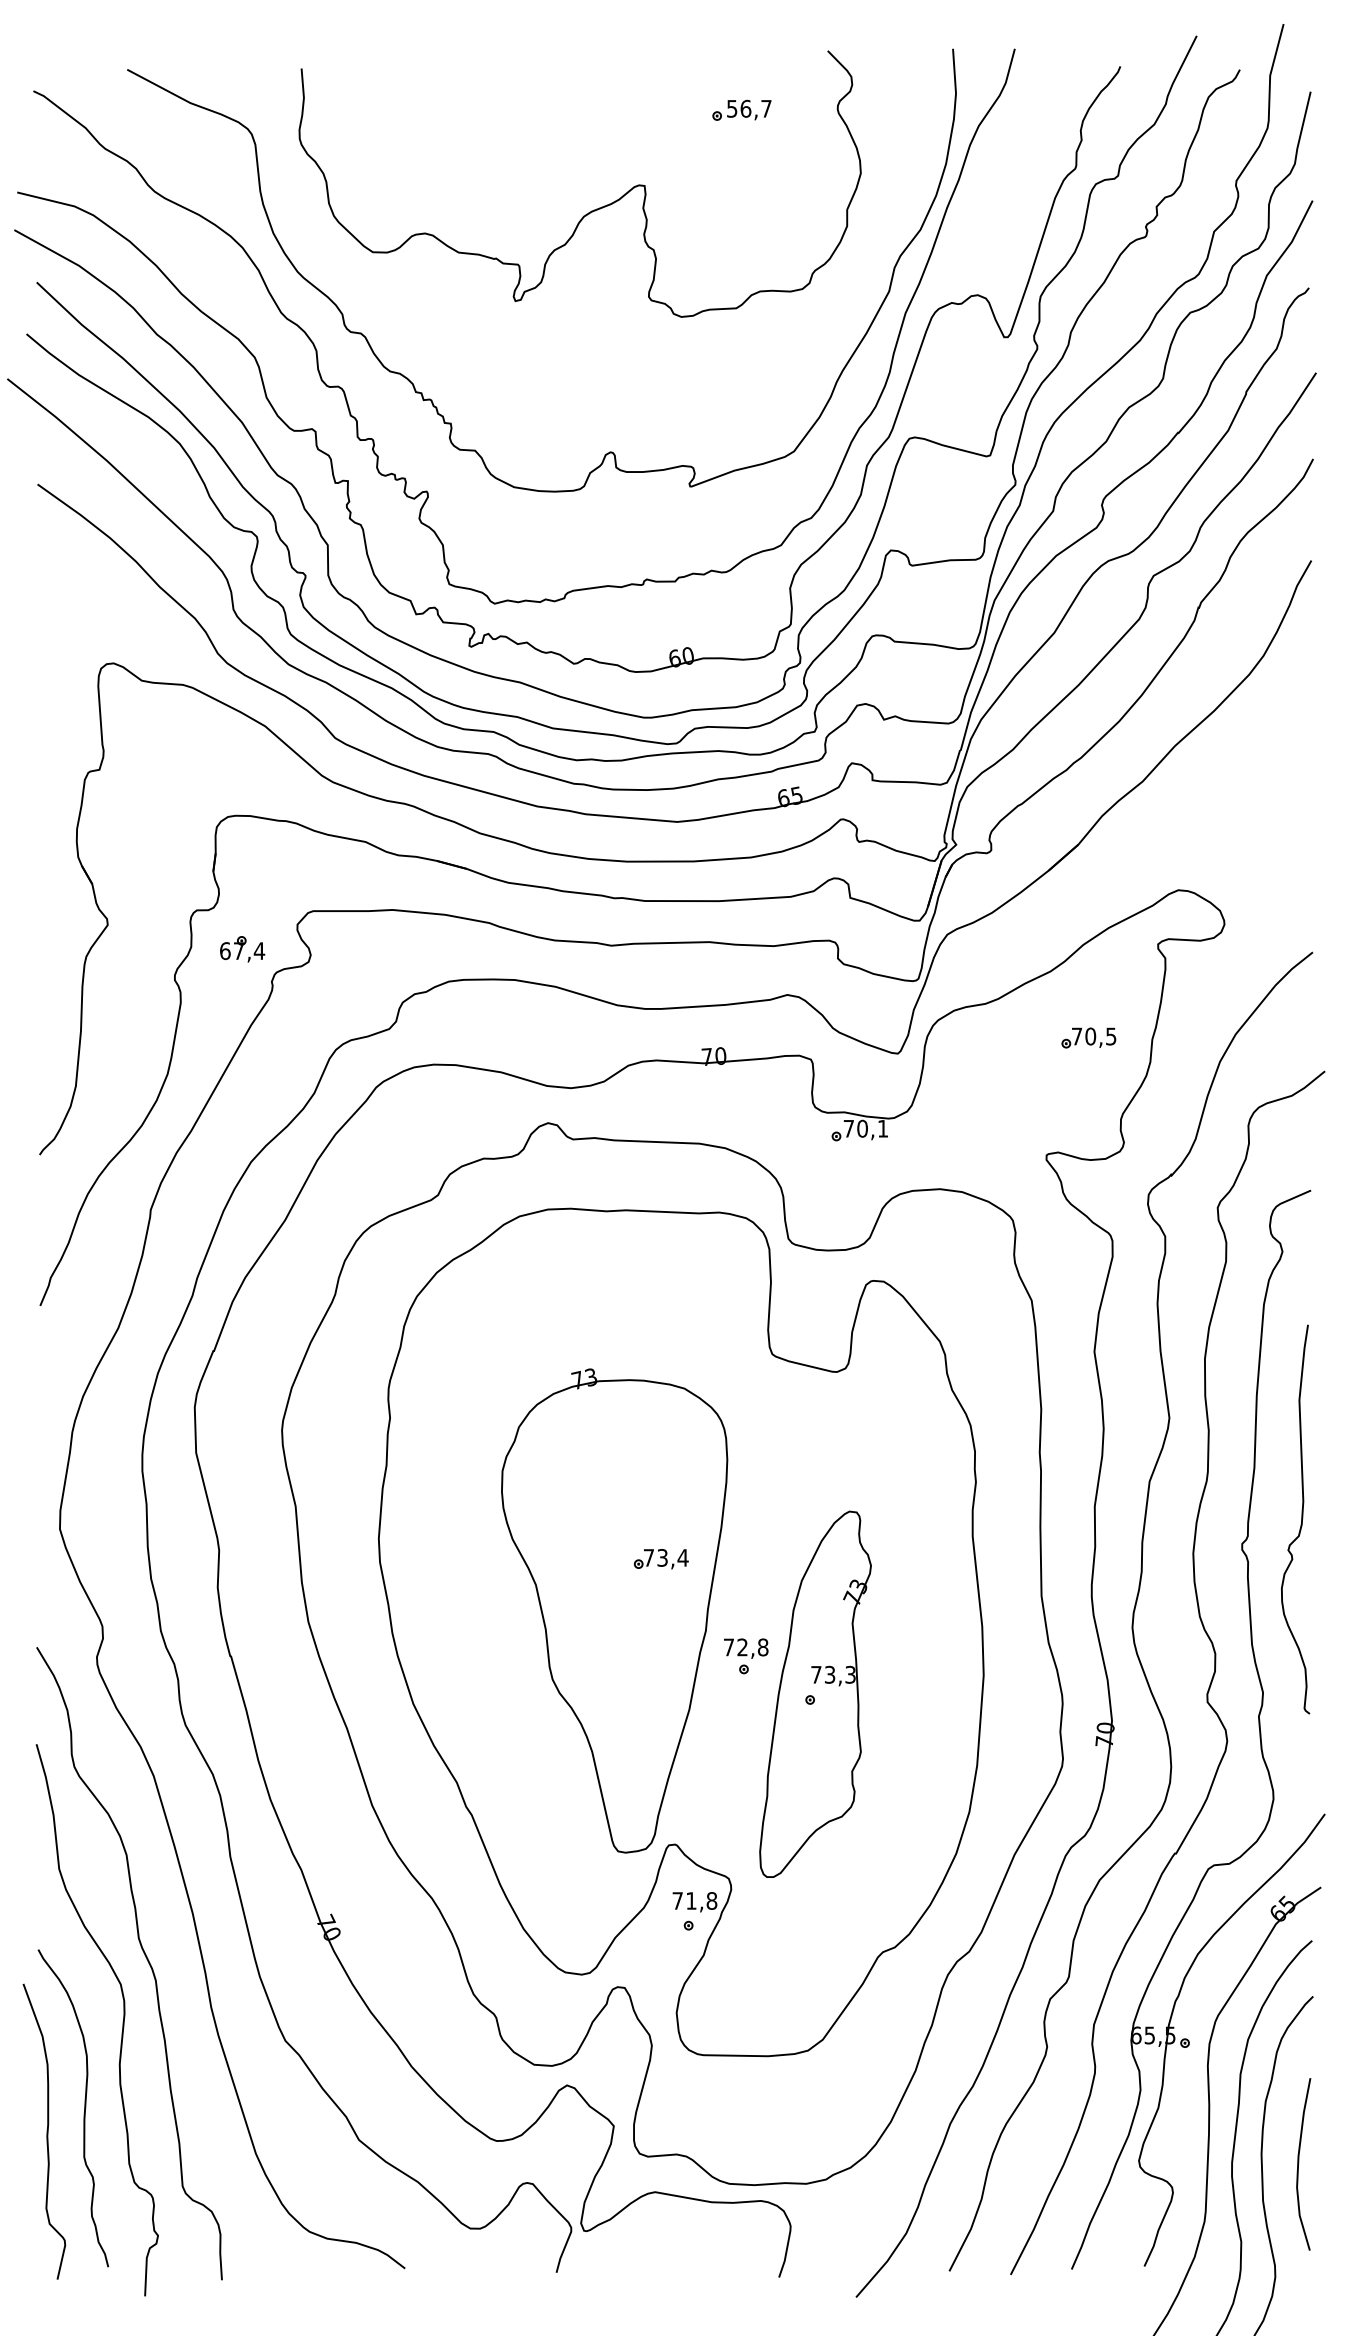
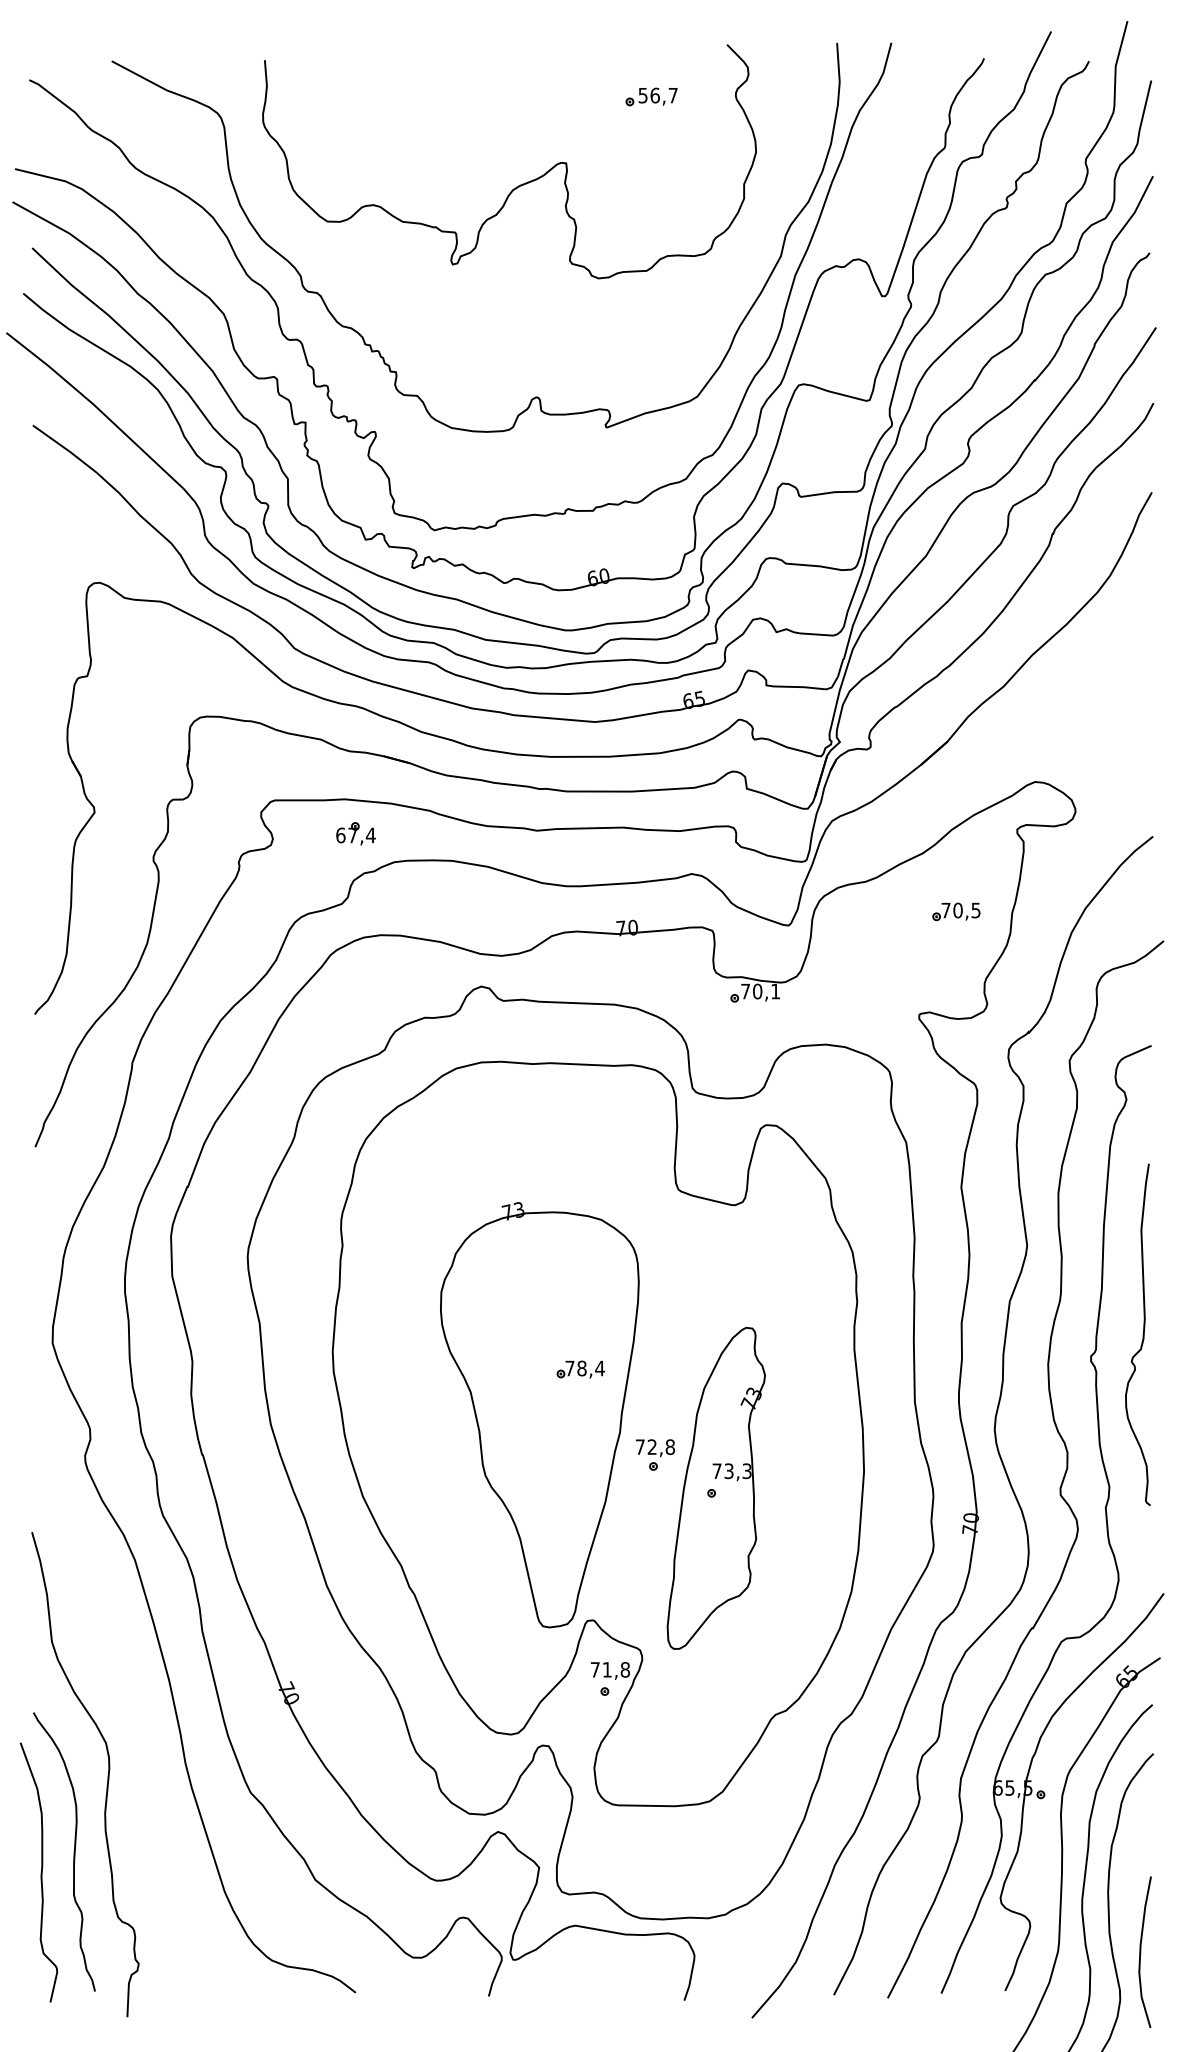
part: (241, 948) -> (355, 833), moved
text: (662, 1557) -> (581, 1368), 73,4 -> 78,4
curve: (144, 1955) -> (126, 1717), removed
curve: (1299, 2163) -> (1141, 1951), moved

